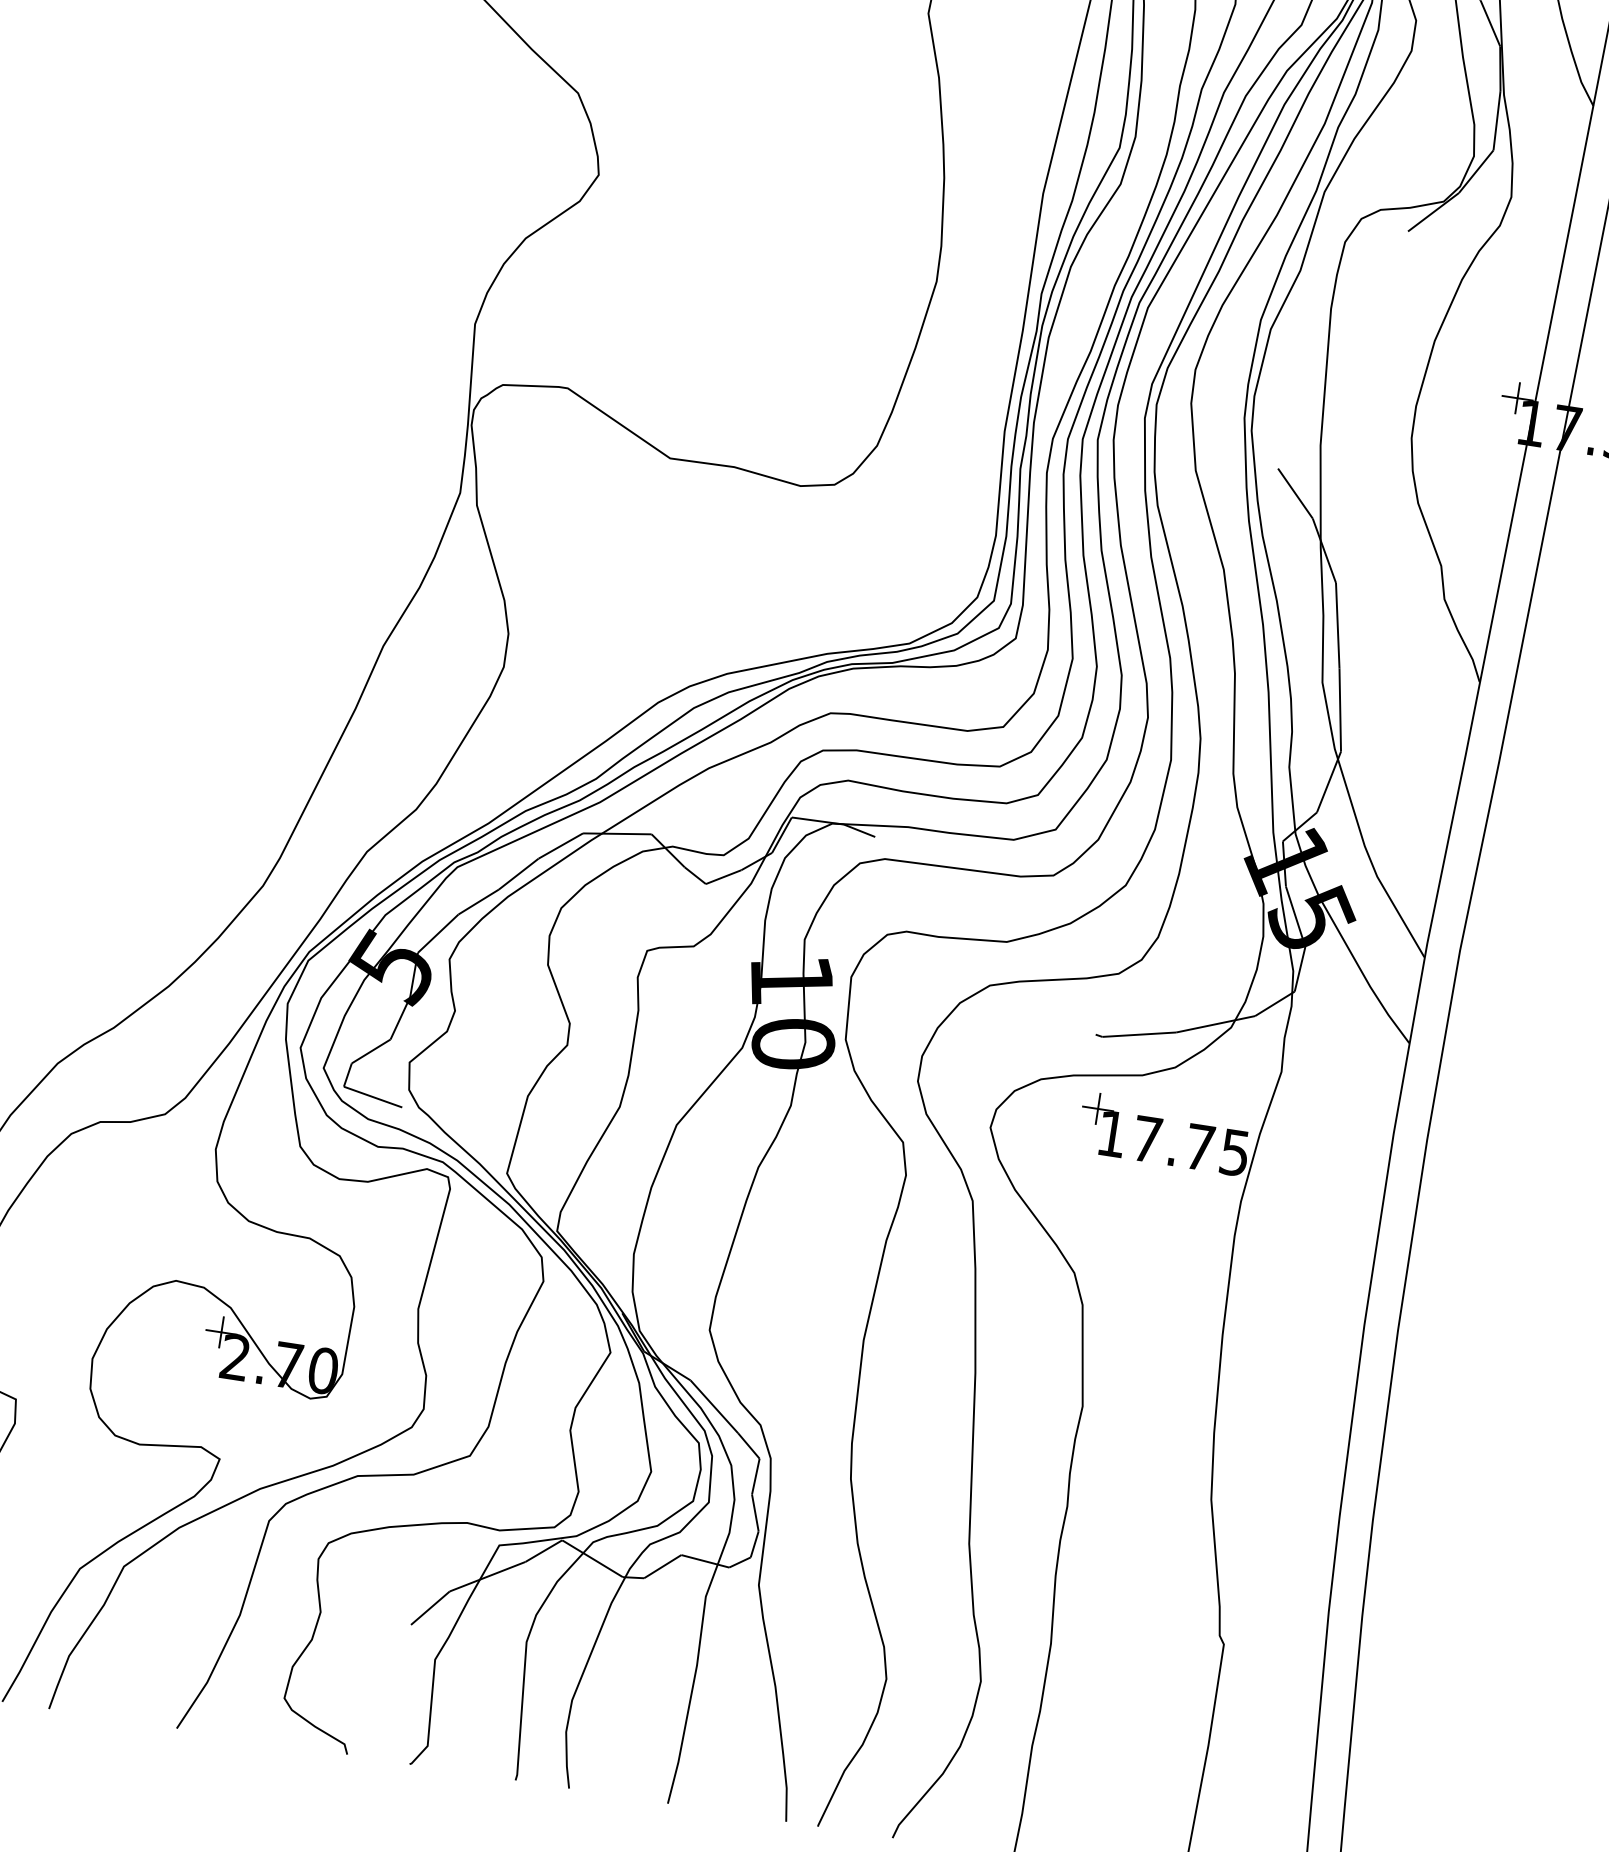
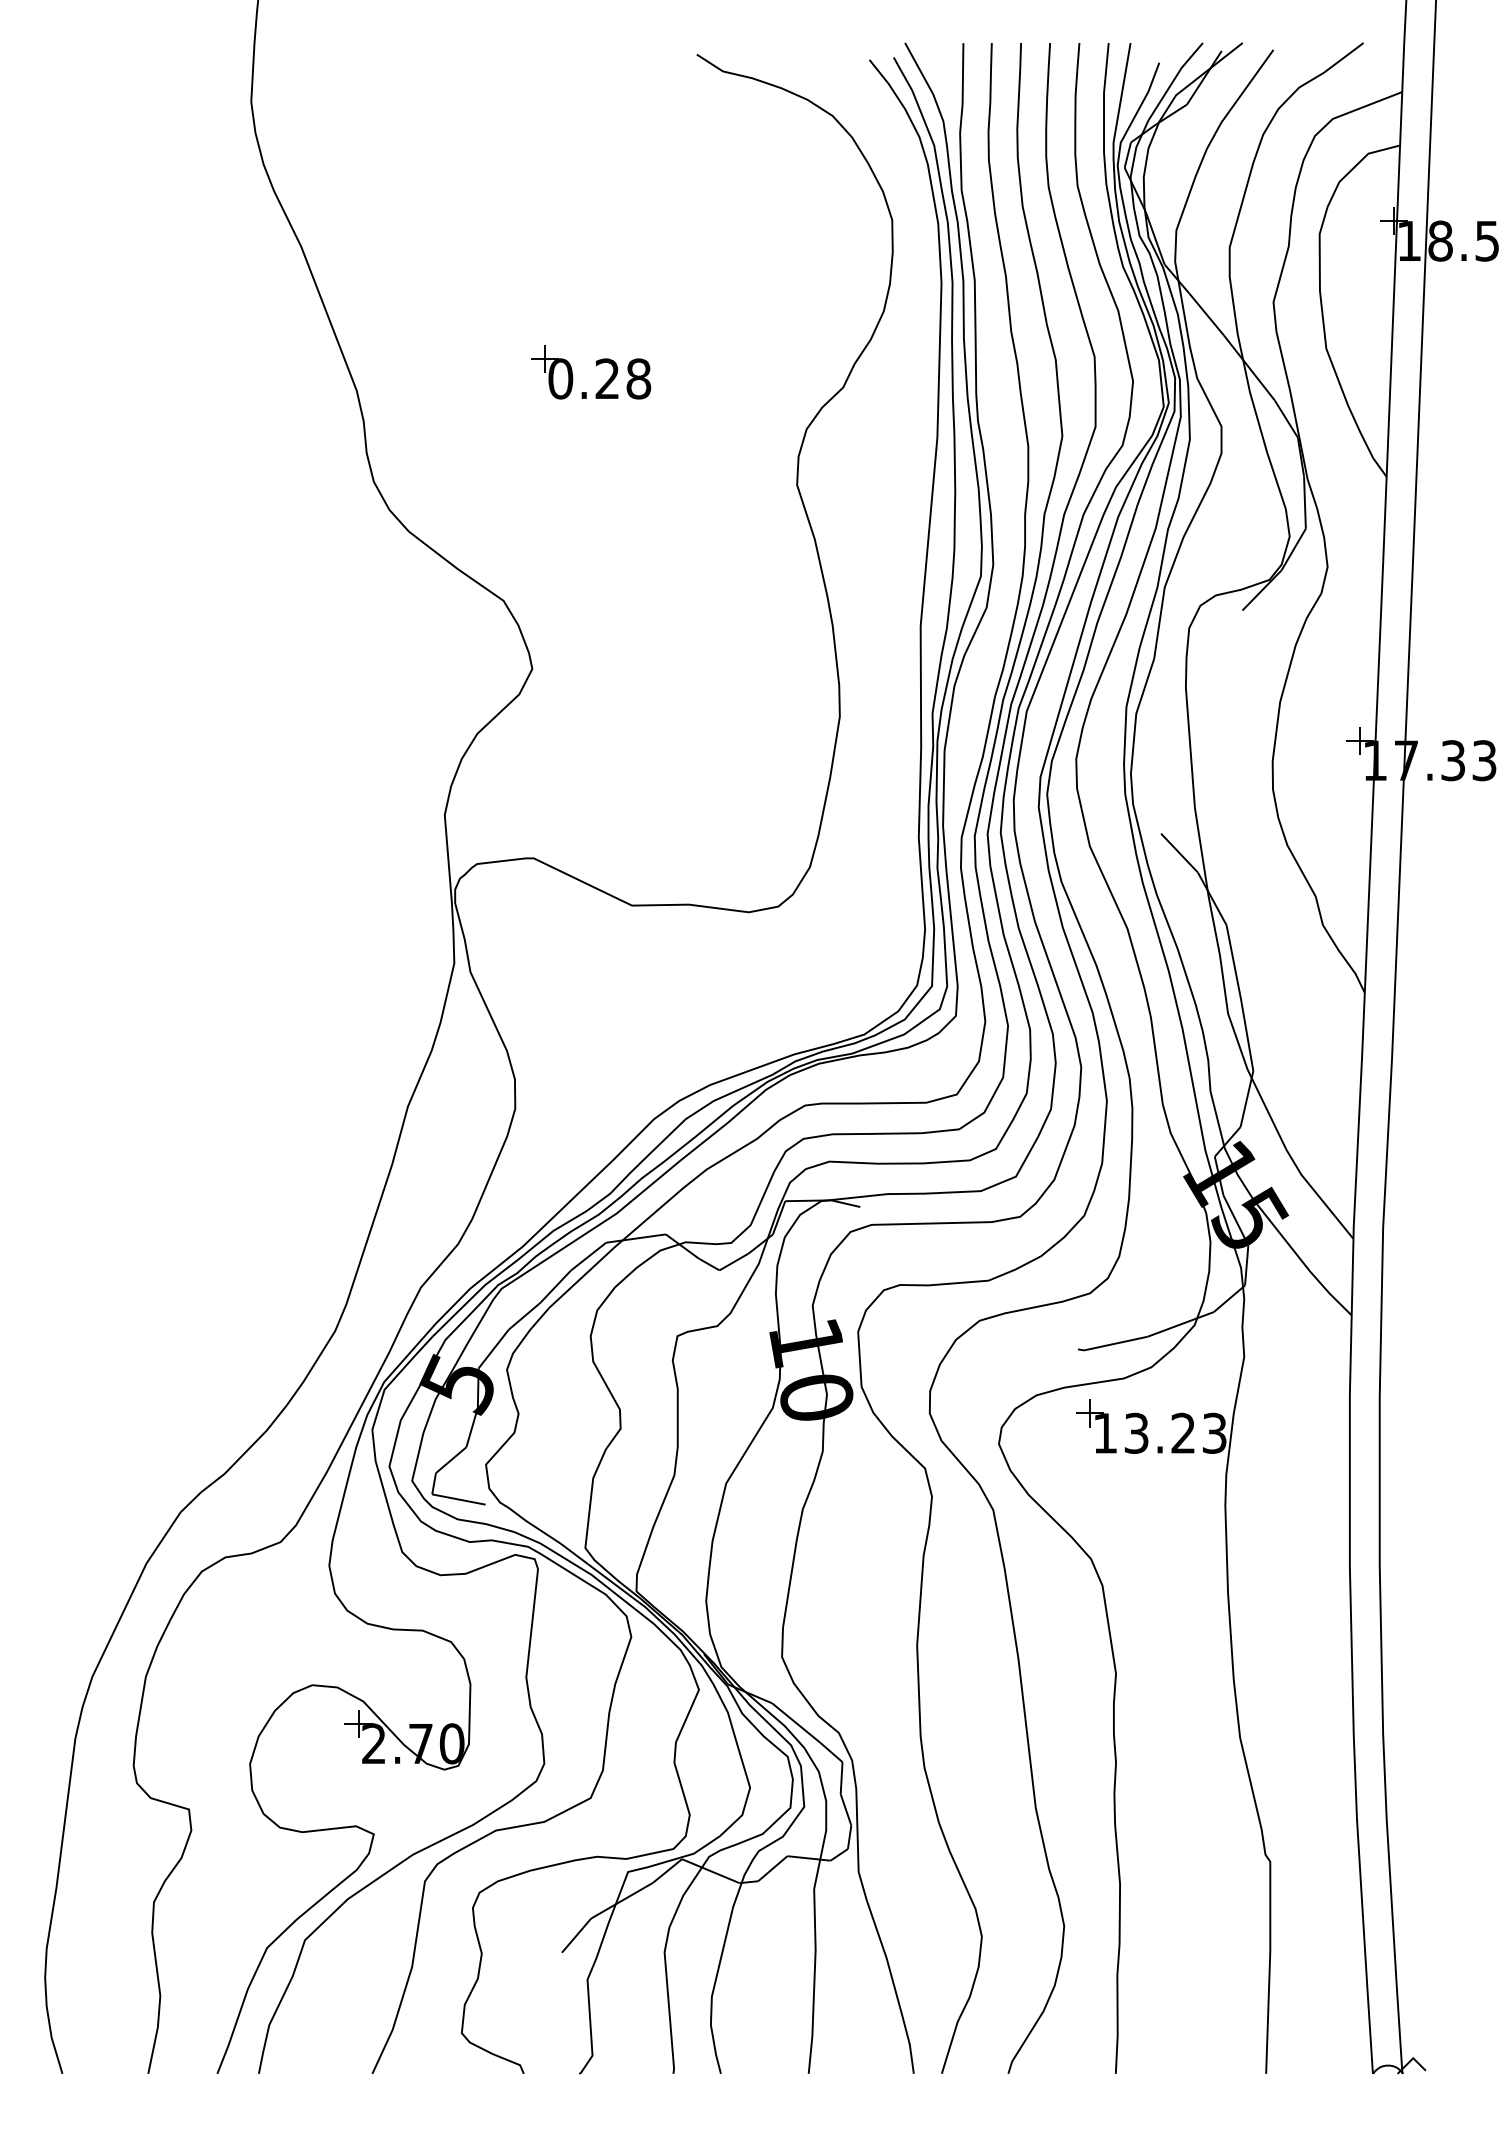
text: (1191, 1145) -> (1175, 1432), 17.75 -> 13.23

